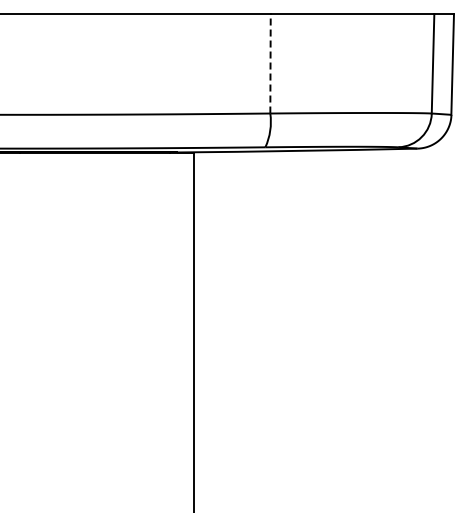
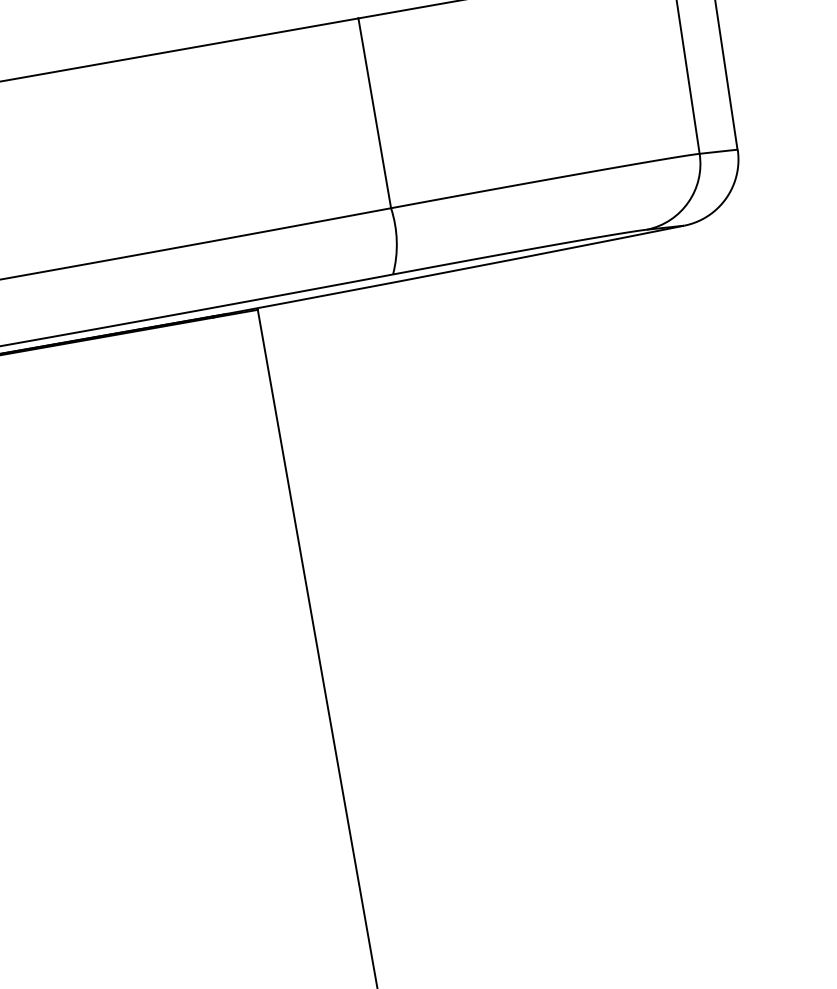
line: (270, 63) -> (374, 112), dashed -> solid

